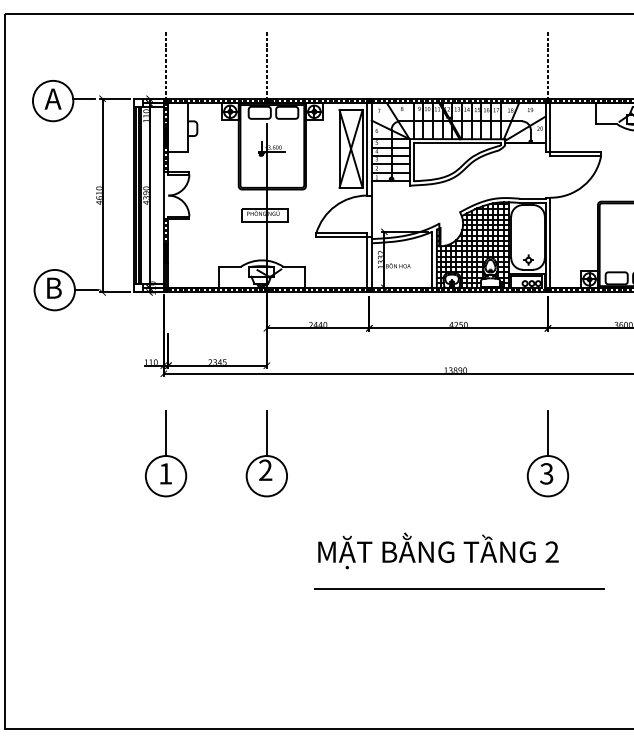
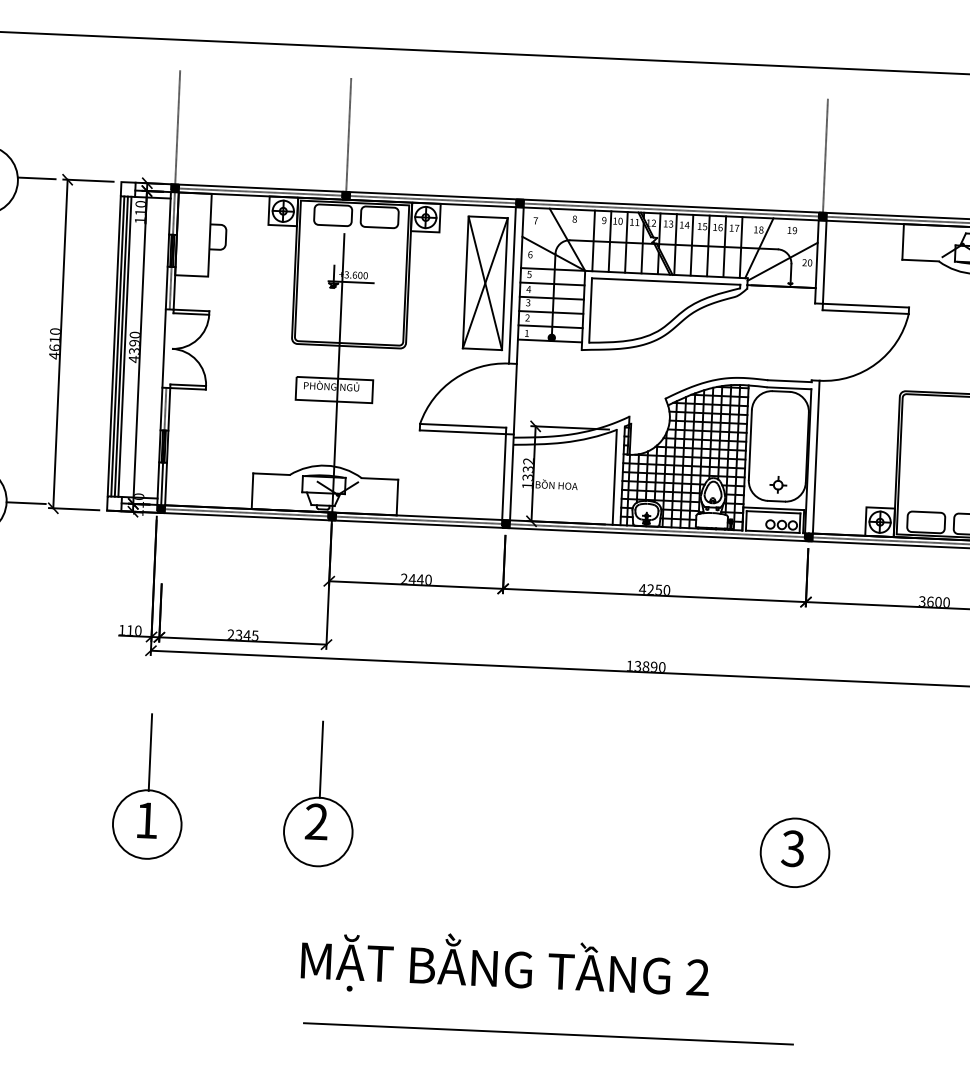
line: (547, 433) -> (797, 780), removed
text: (438, 550) -> (505, 966), moved
line: (459, 588) -> (548, 1032), moved

